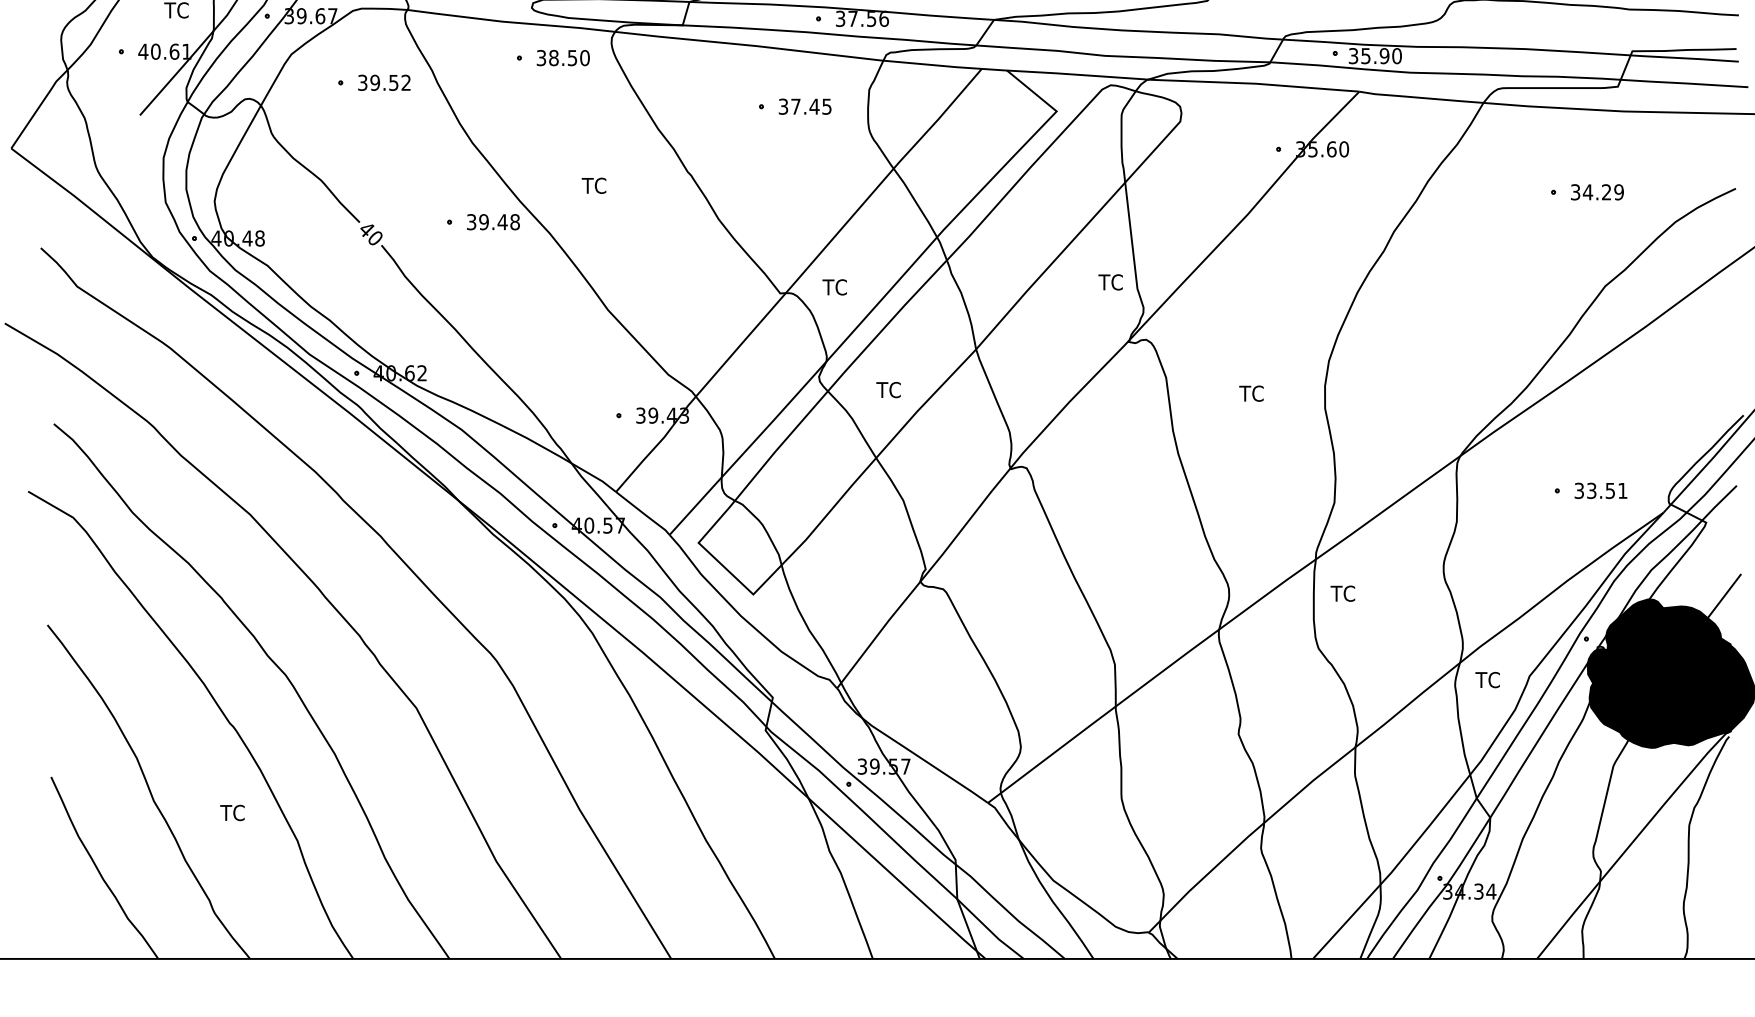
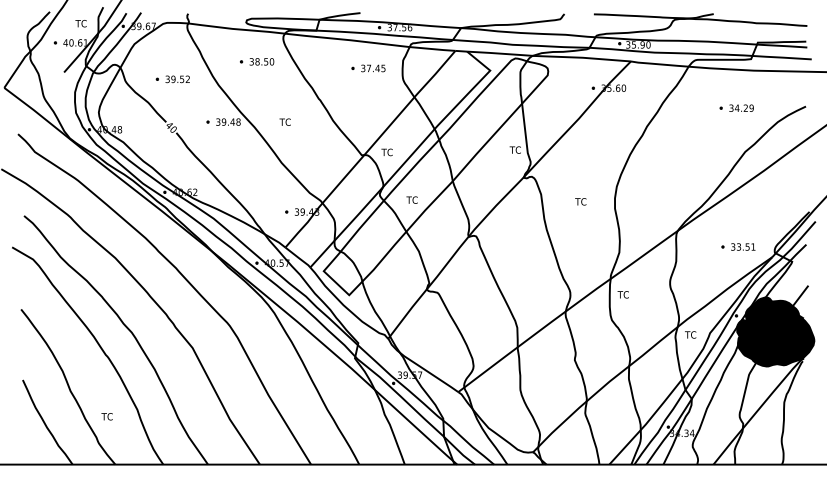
part: (553, 57) -> (257, 61), moved
part: (373, 83) -> (172, 79), moved
text: (592, 184) -> (284, 121), moved
text: (231, 812) -> (106, 416), moved

